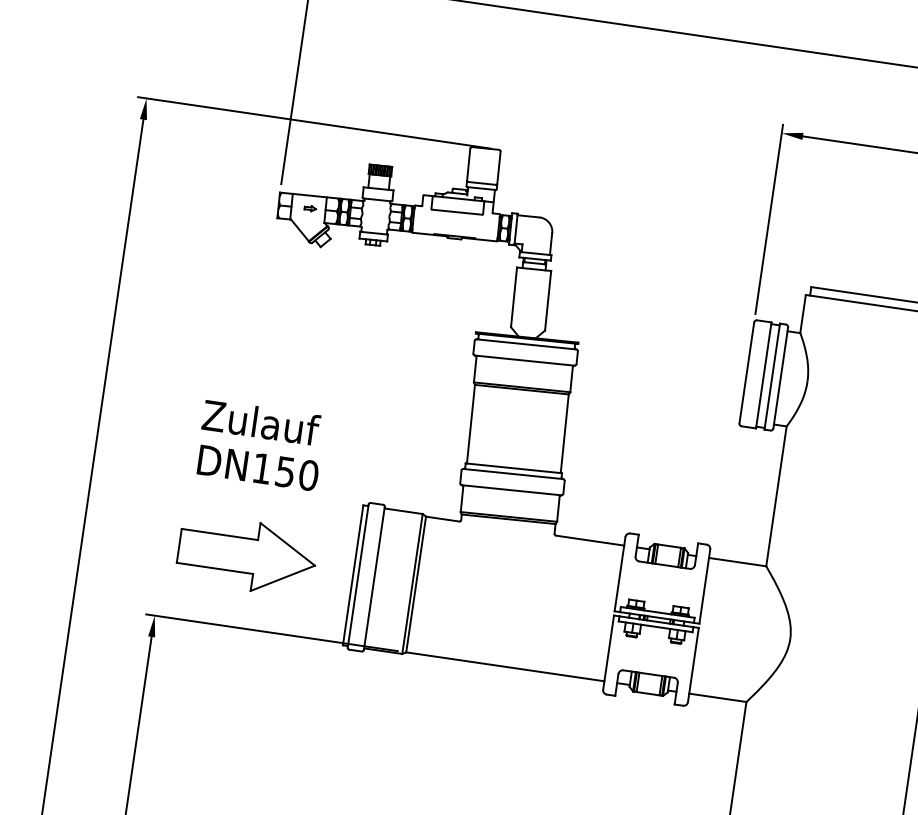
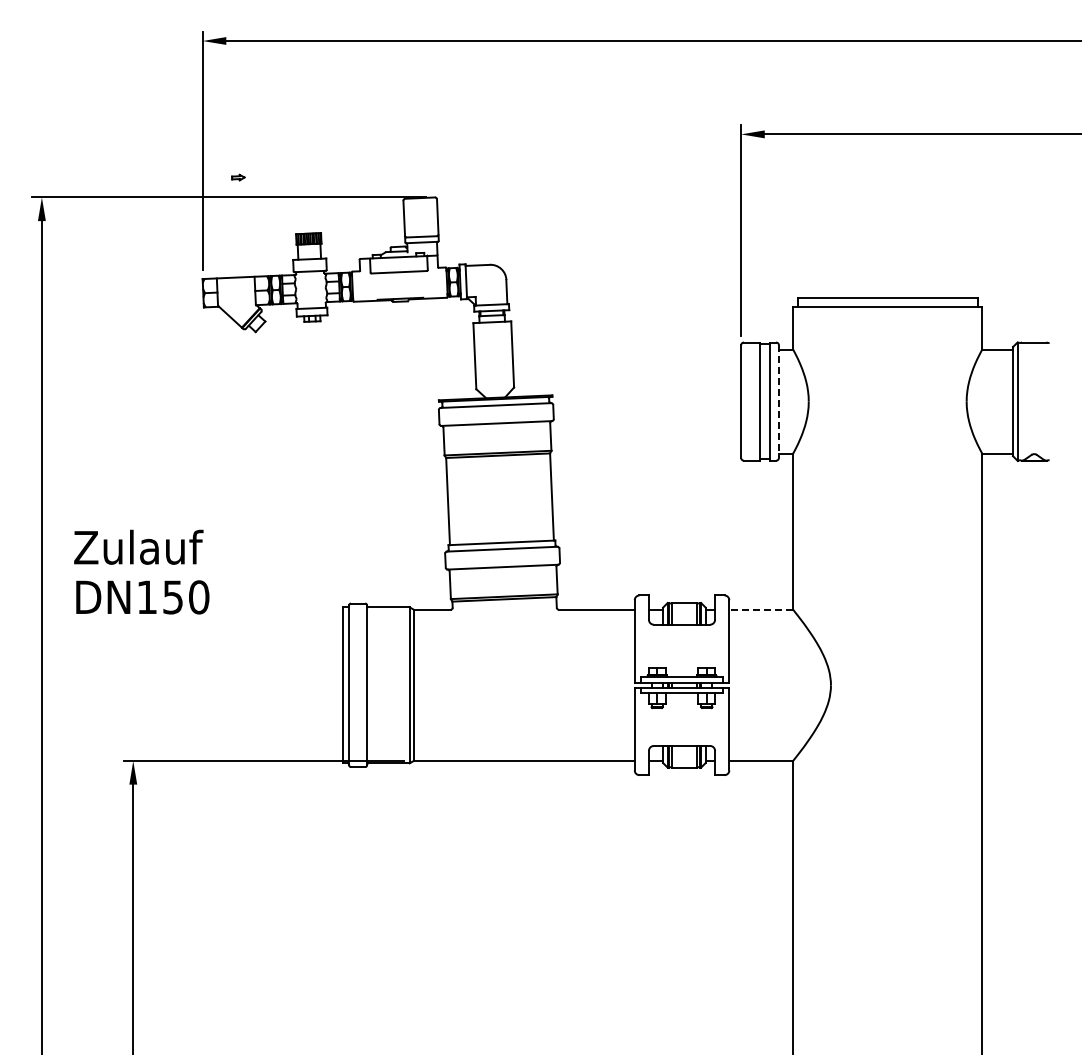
part: (310, 208) -> (238, 177), moved
line: (780, 378) -> (778, 402), solid -> dashed
text: (260, 444) -> (141, 571), moved
part: (247, 555) -> (224, 680), removed
line: (737, 562) -> (761, 609), solid -> dashed

